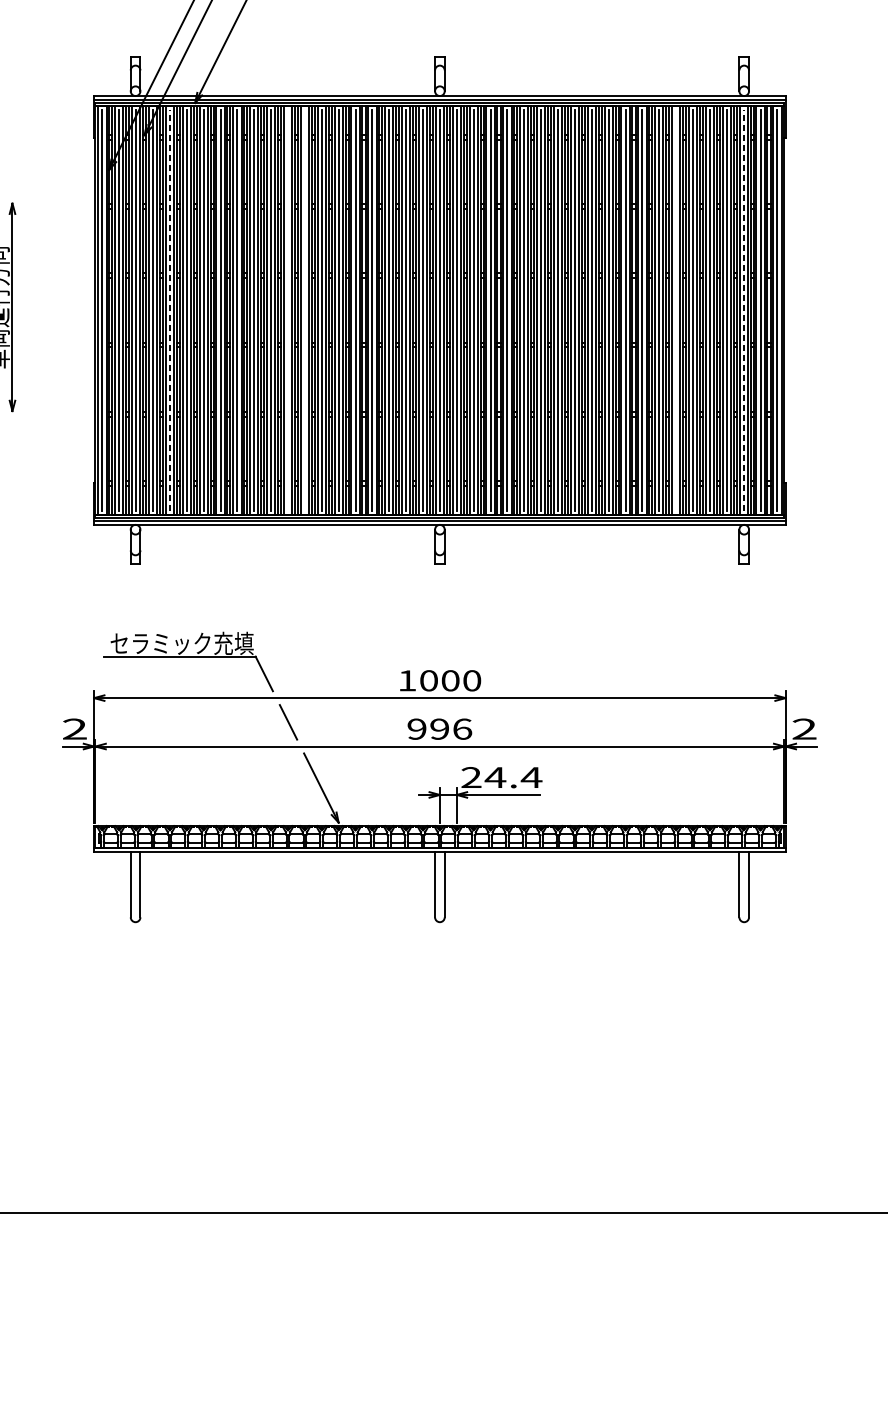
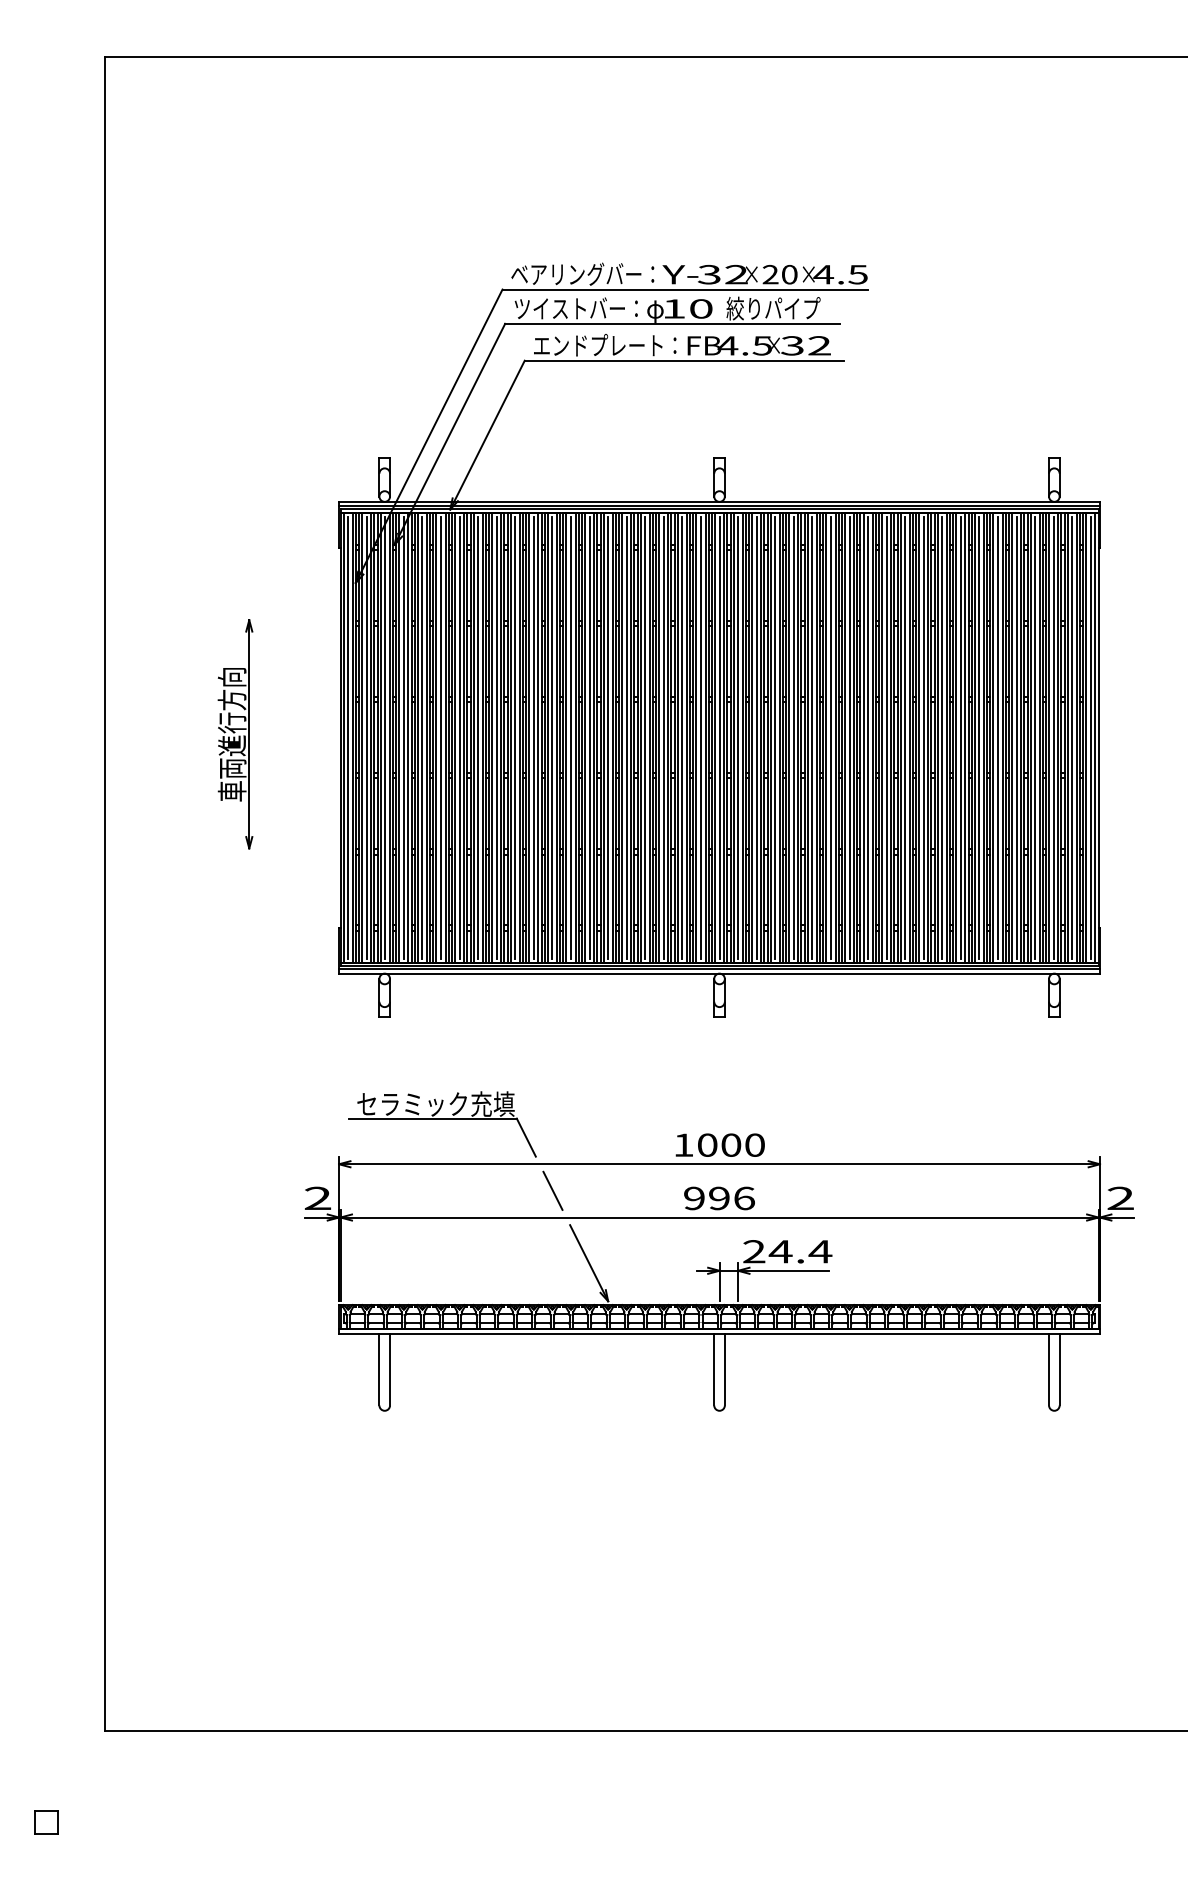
line: (169, 310) -> (422, 737), dashed -> solid
line: (288, 310) -> (552, 737), added
line: (305, 310) -> (571, 737), added
line: (676, 310) -> (979, 737), added
line: (743, 310) -> (1053, 737), dashed -> solid

